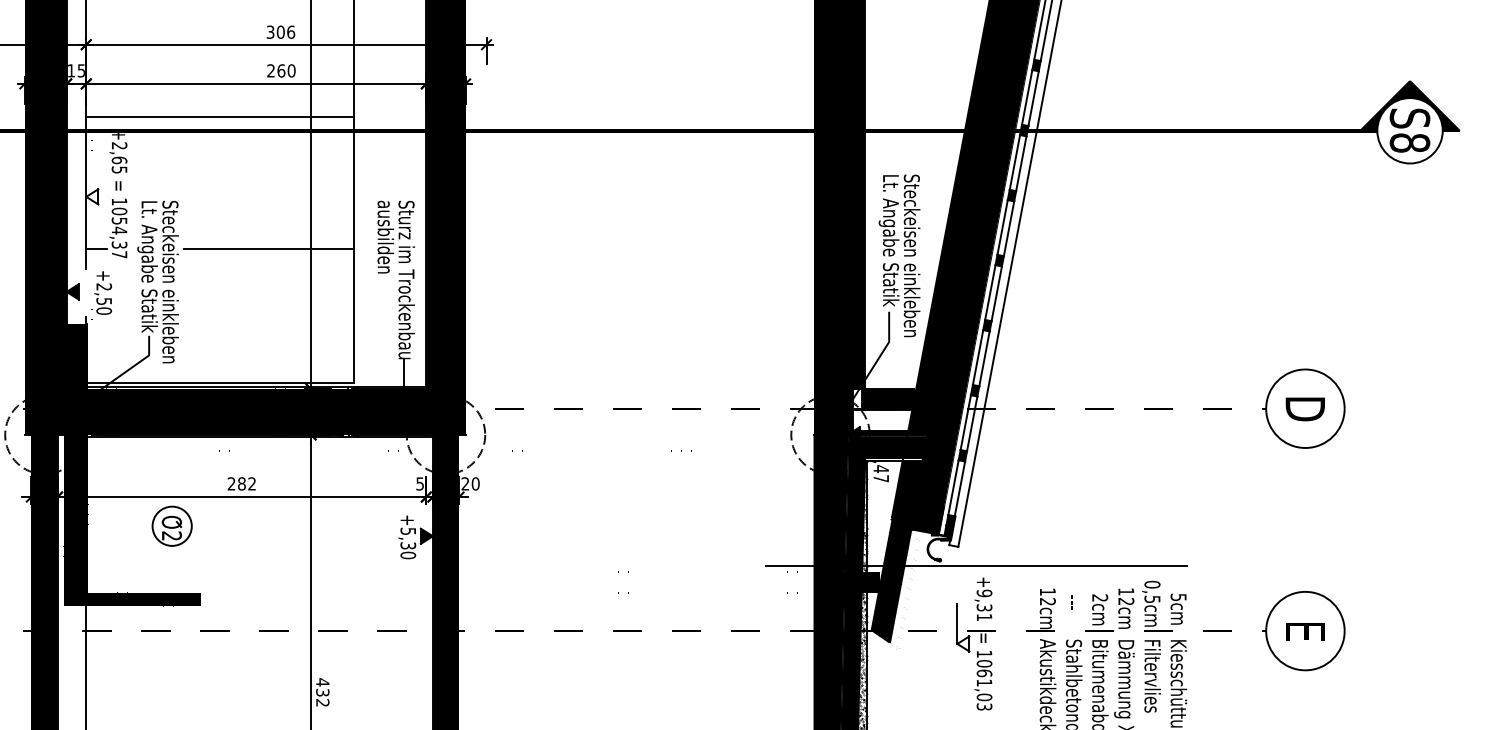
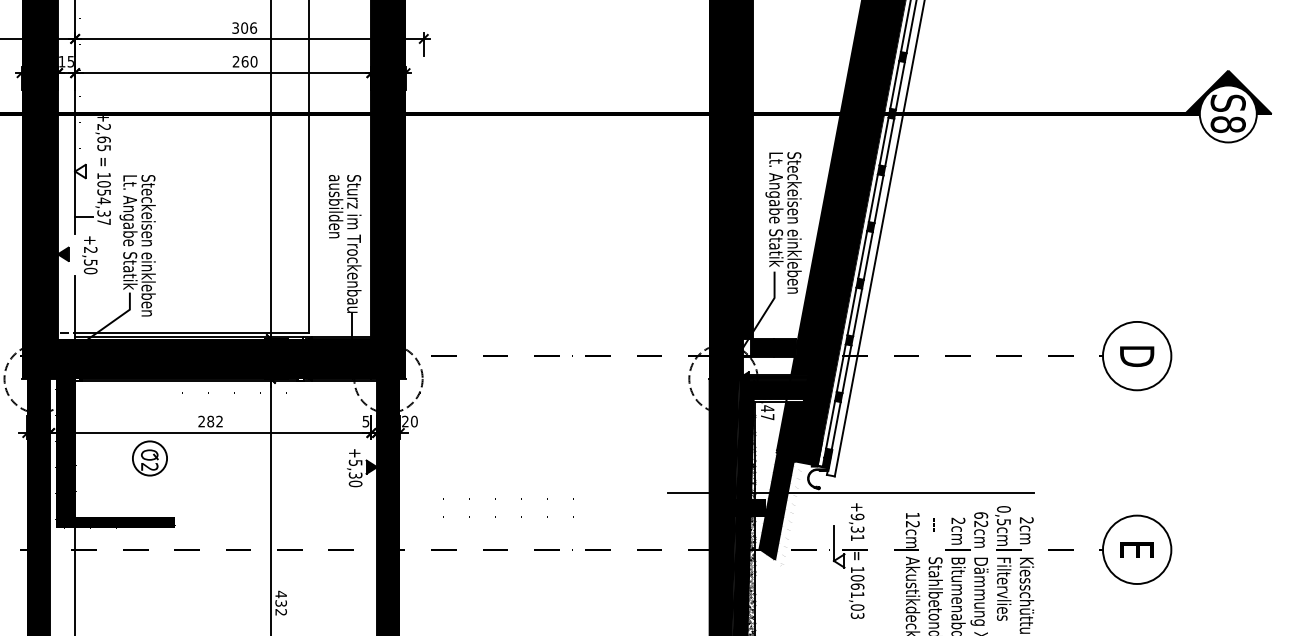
line: (219, 116) -> (191, 101), removed
line: (269, 249) -> (234, 217), removed
fill: (77, 356) -> (67, 310), removed
text: (1126, 591) -> (981, 515), 12cm -> 62cm
text: (1178, 597) -> (1026, 520), 5cm -> 2cm

